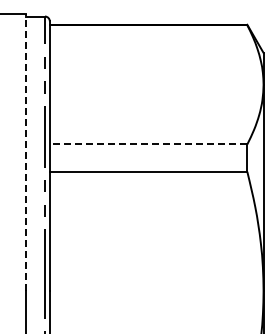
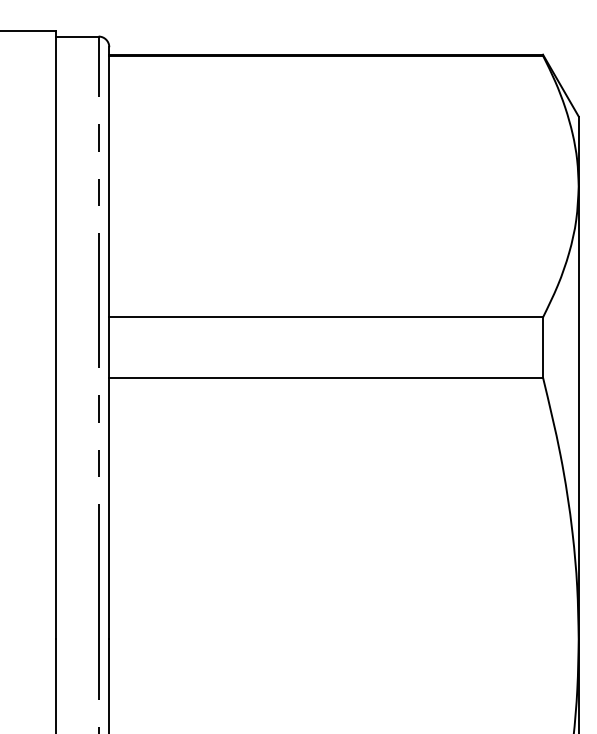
line: (148, 144) -> (325, 317), dashed -> solid
line: (25, 152) -> (55, 335), dashed -> solid

